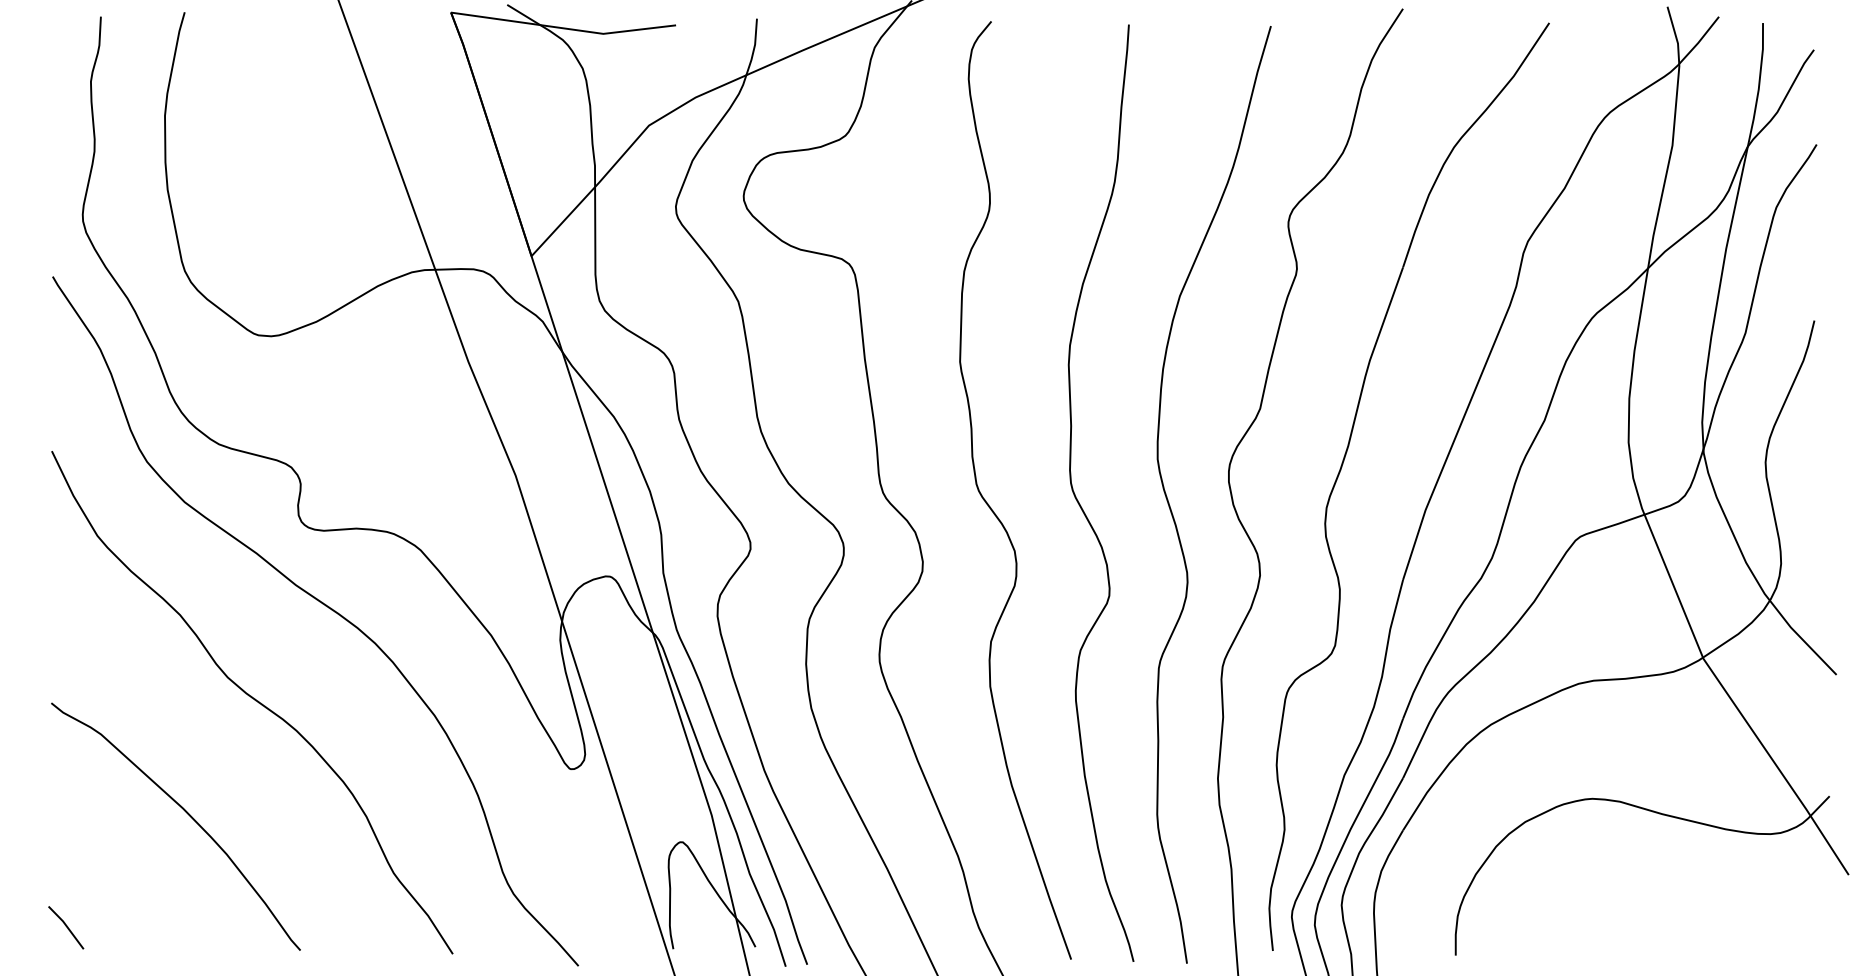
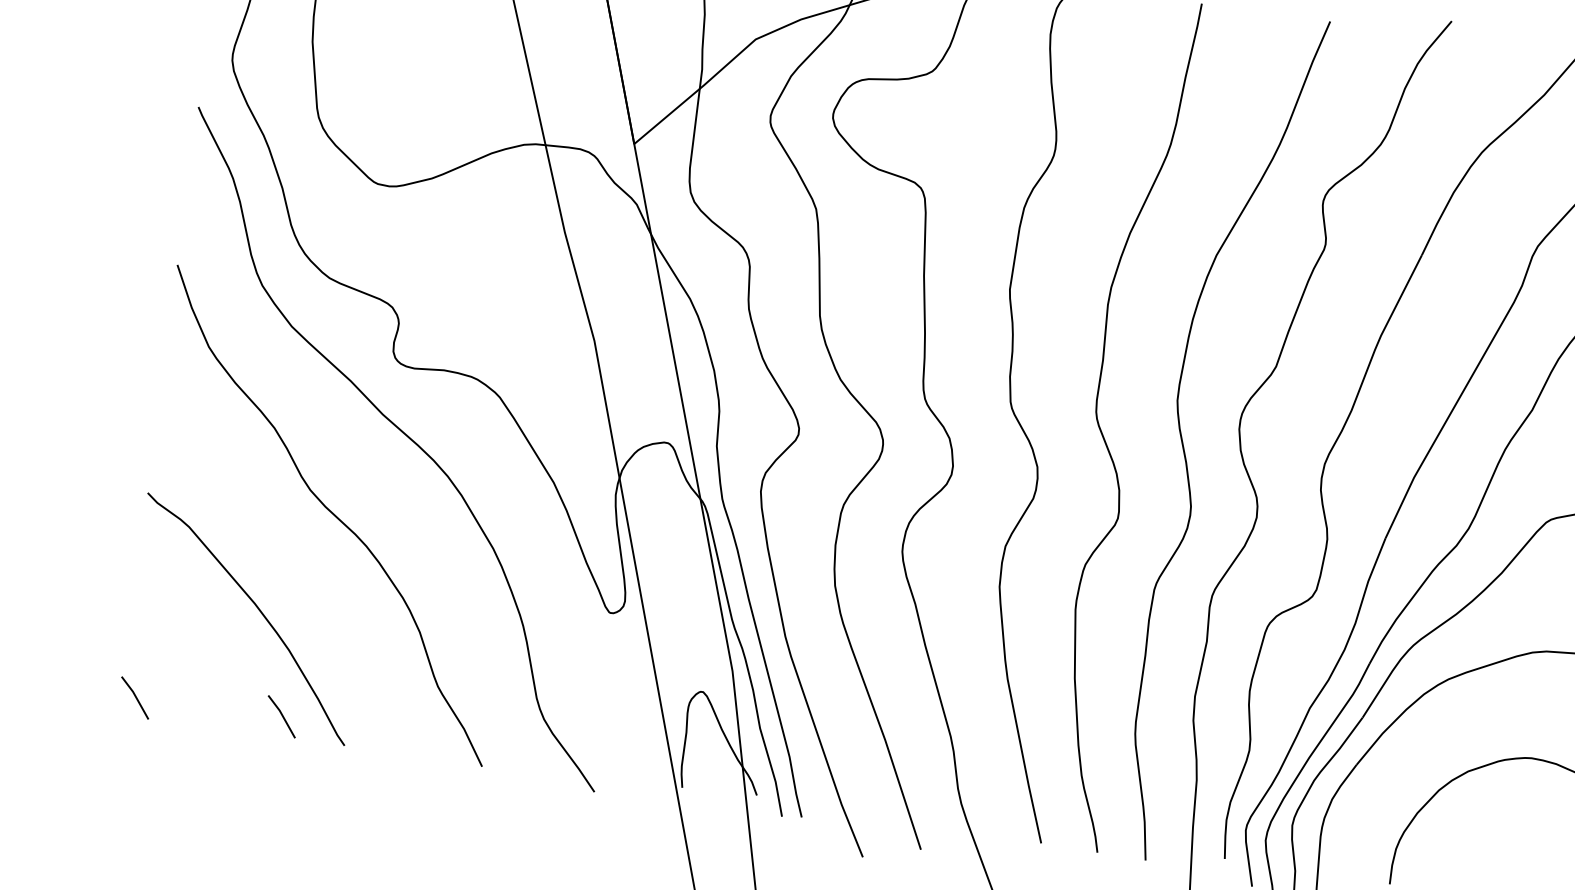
line: (228, 927) -> (282, 716), added

